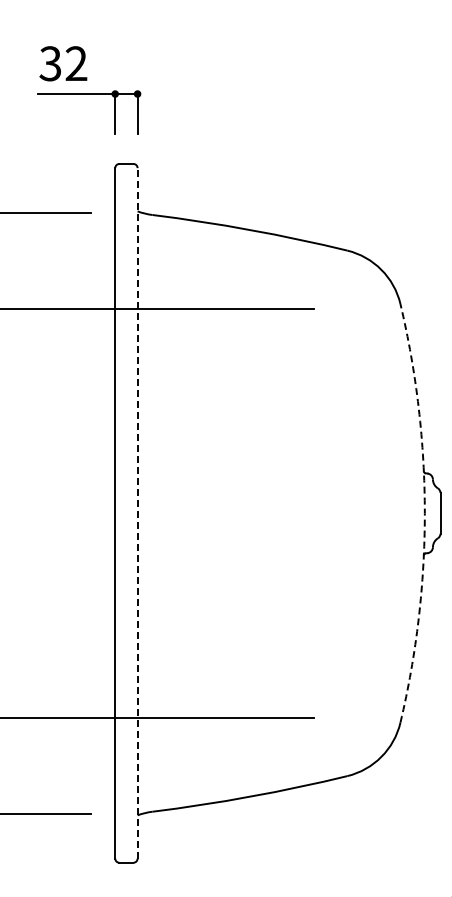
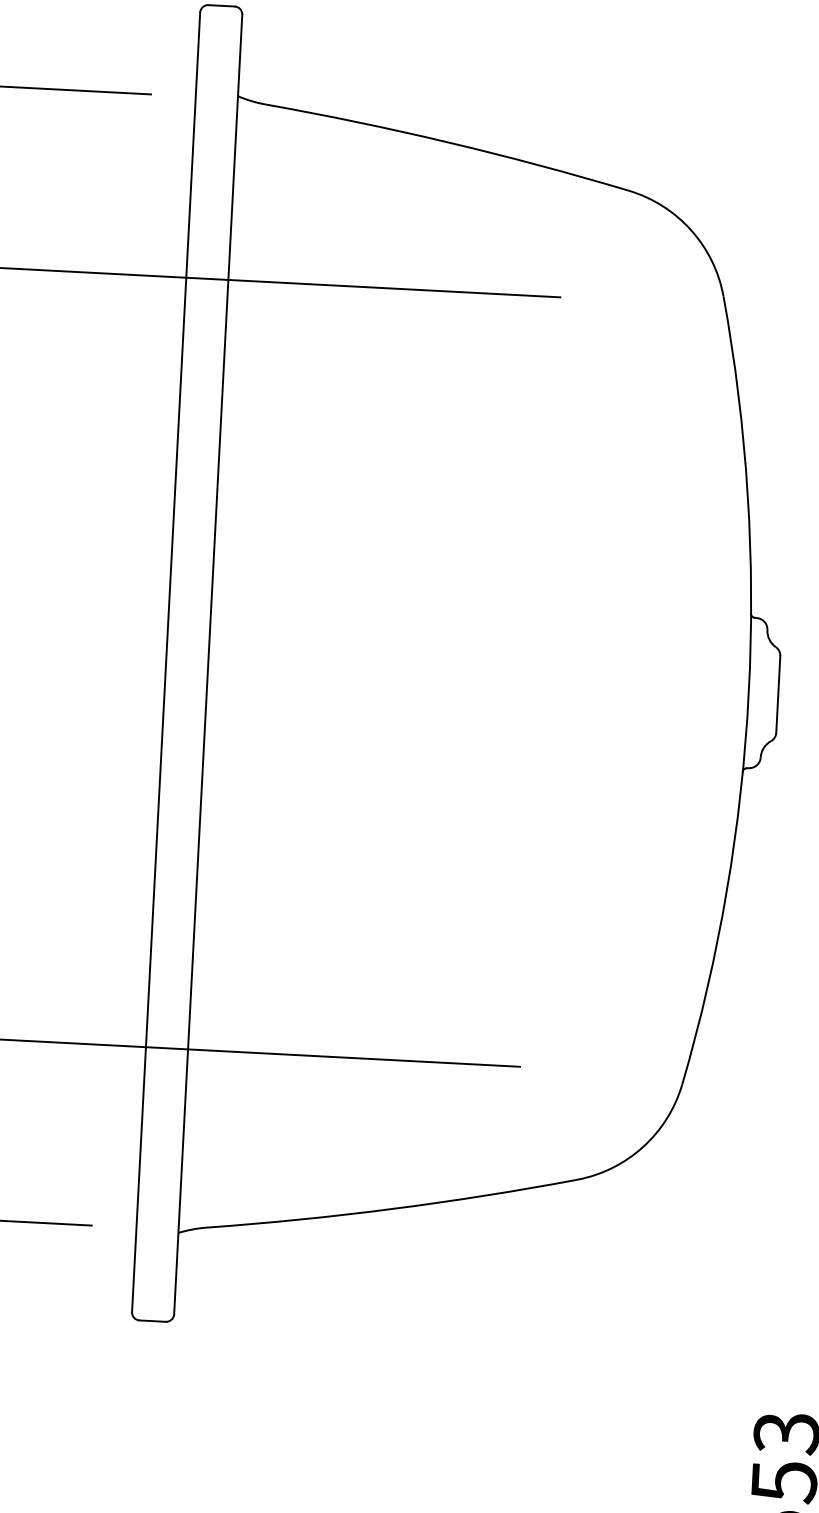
line: (137, 512) -> (208, 662), dashed -> solid
arc: (424, 513) -> (748, 693), dashed -> solid

